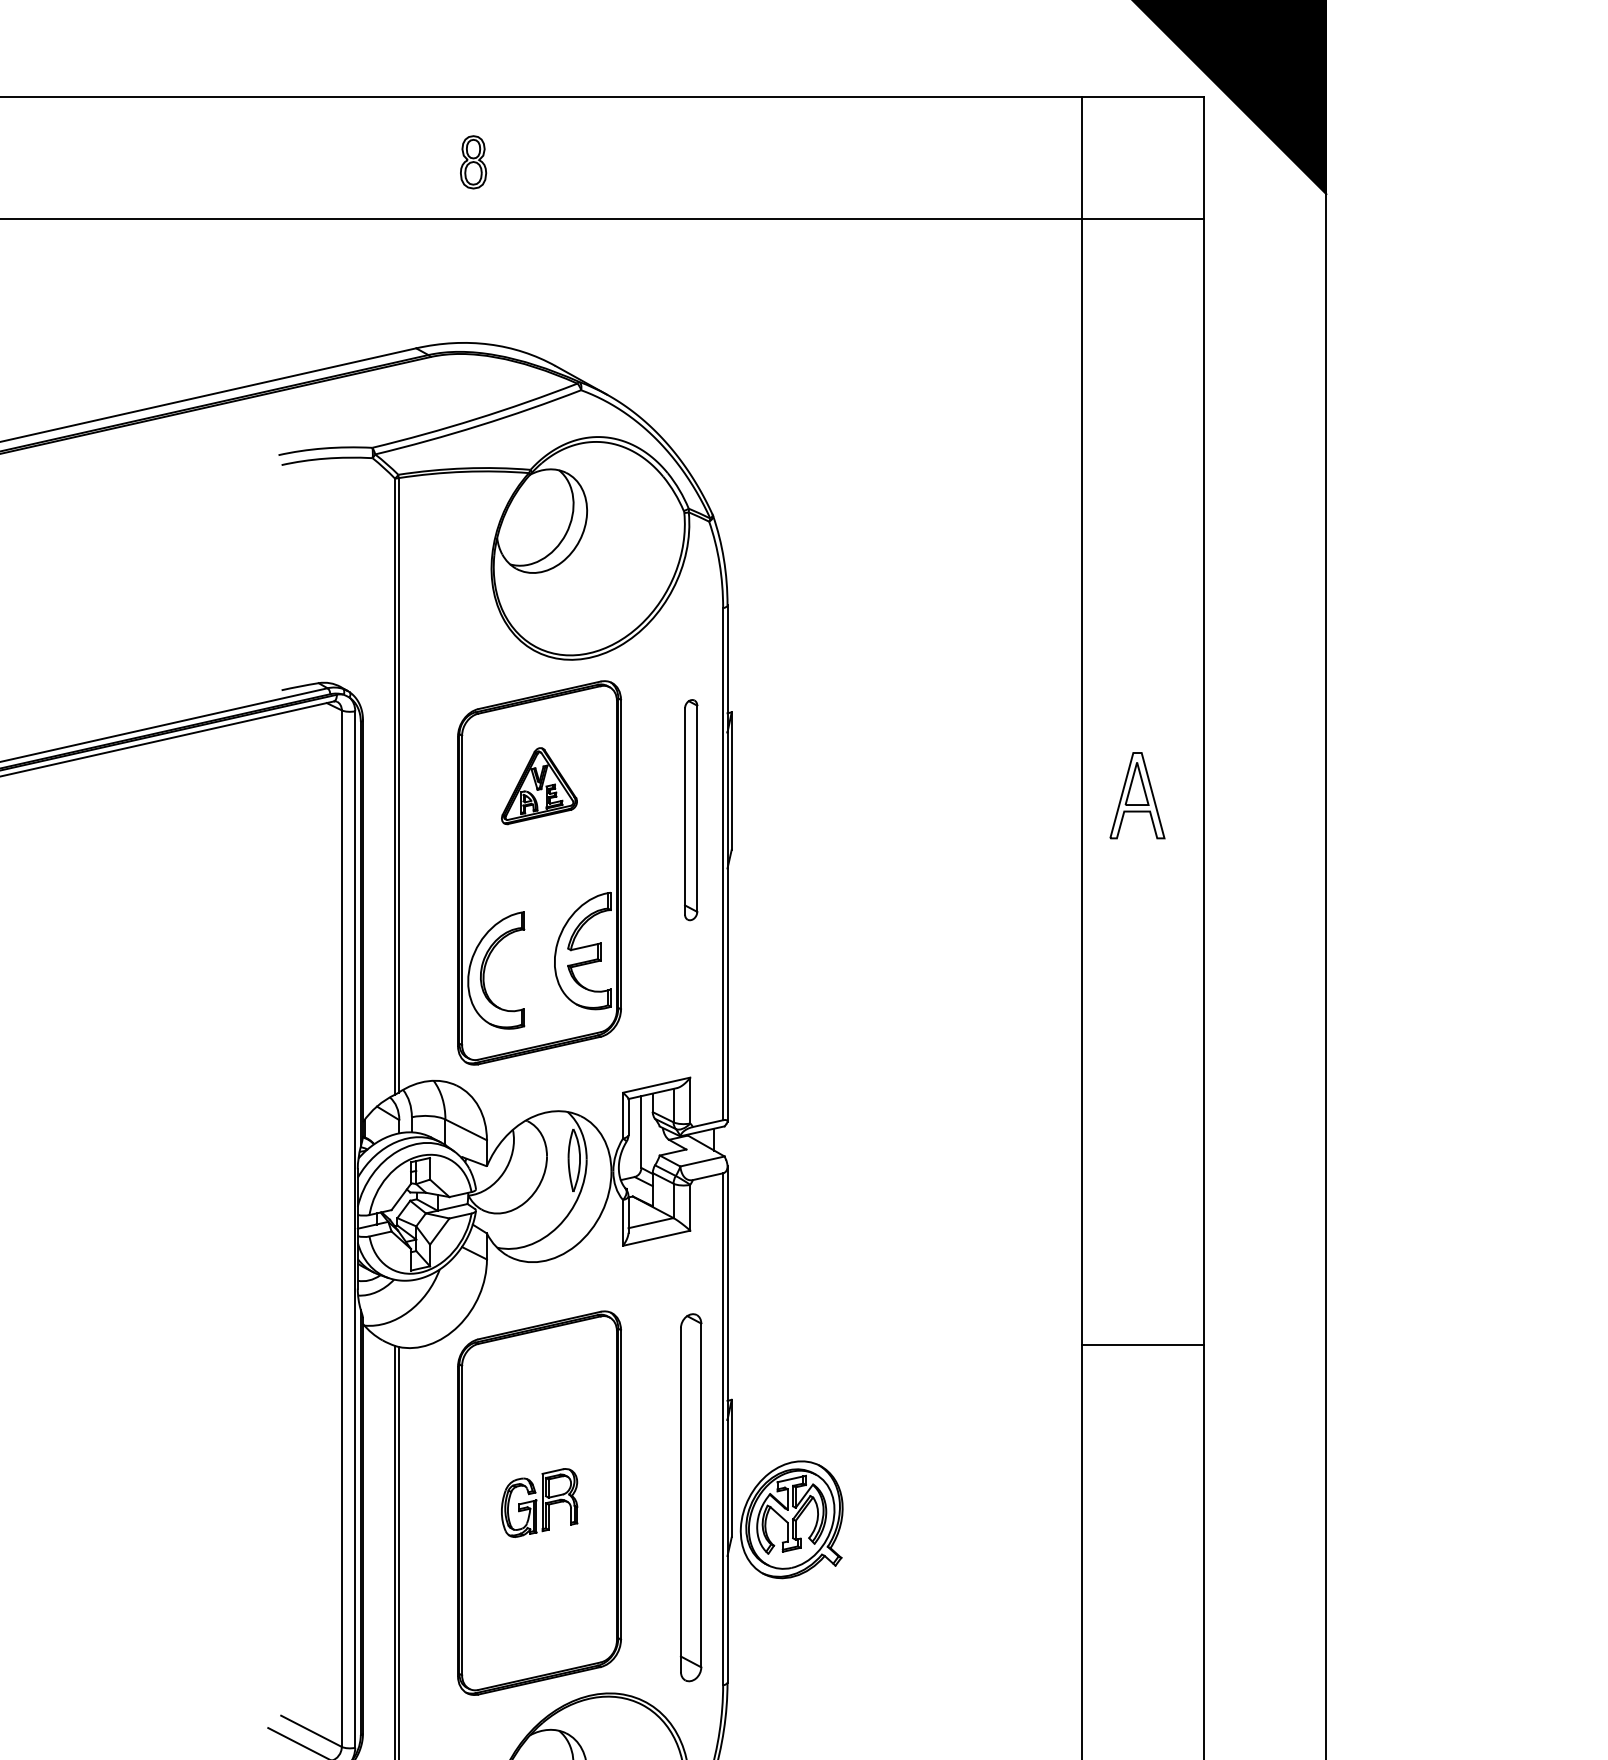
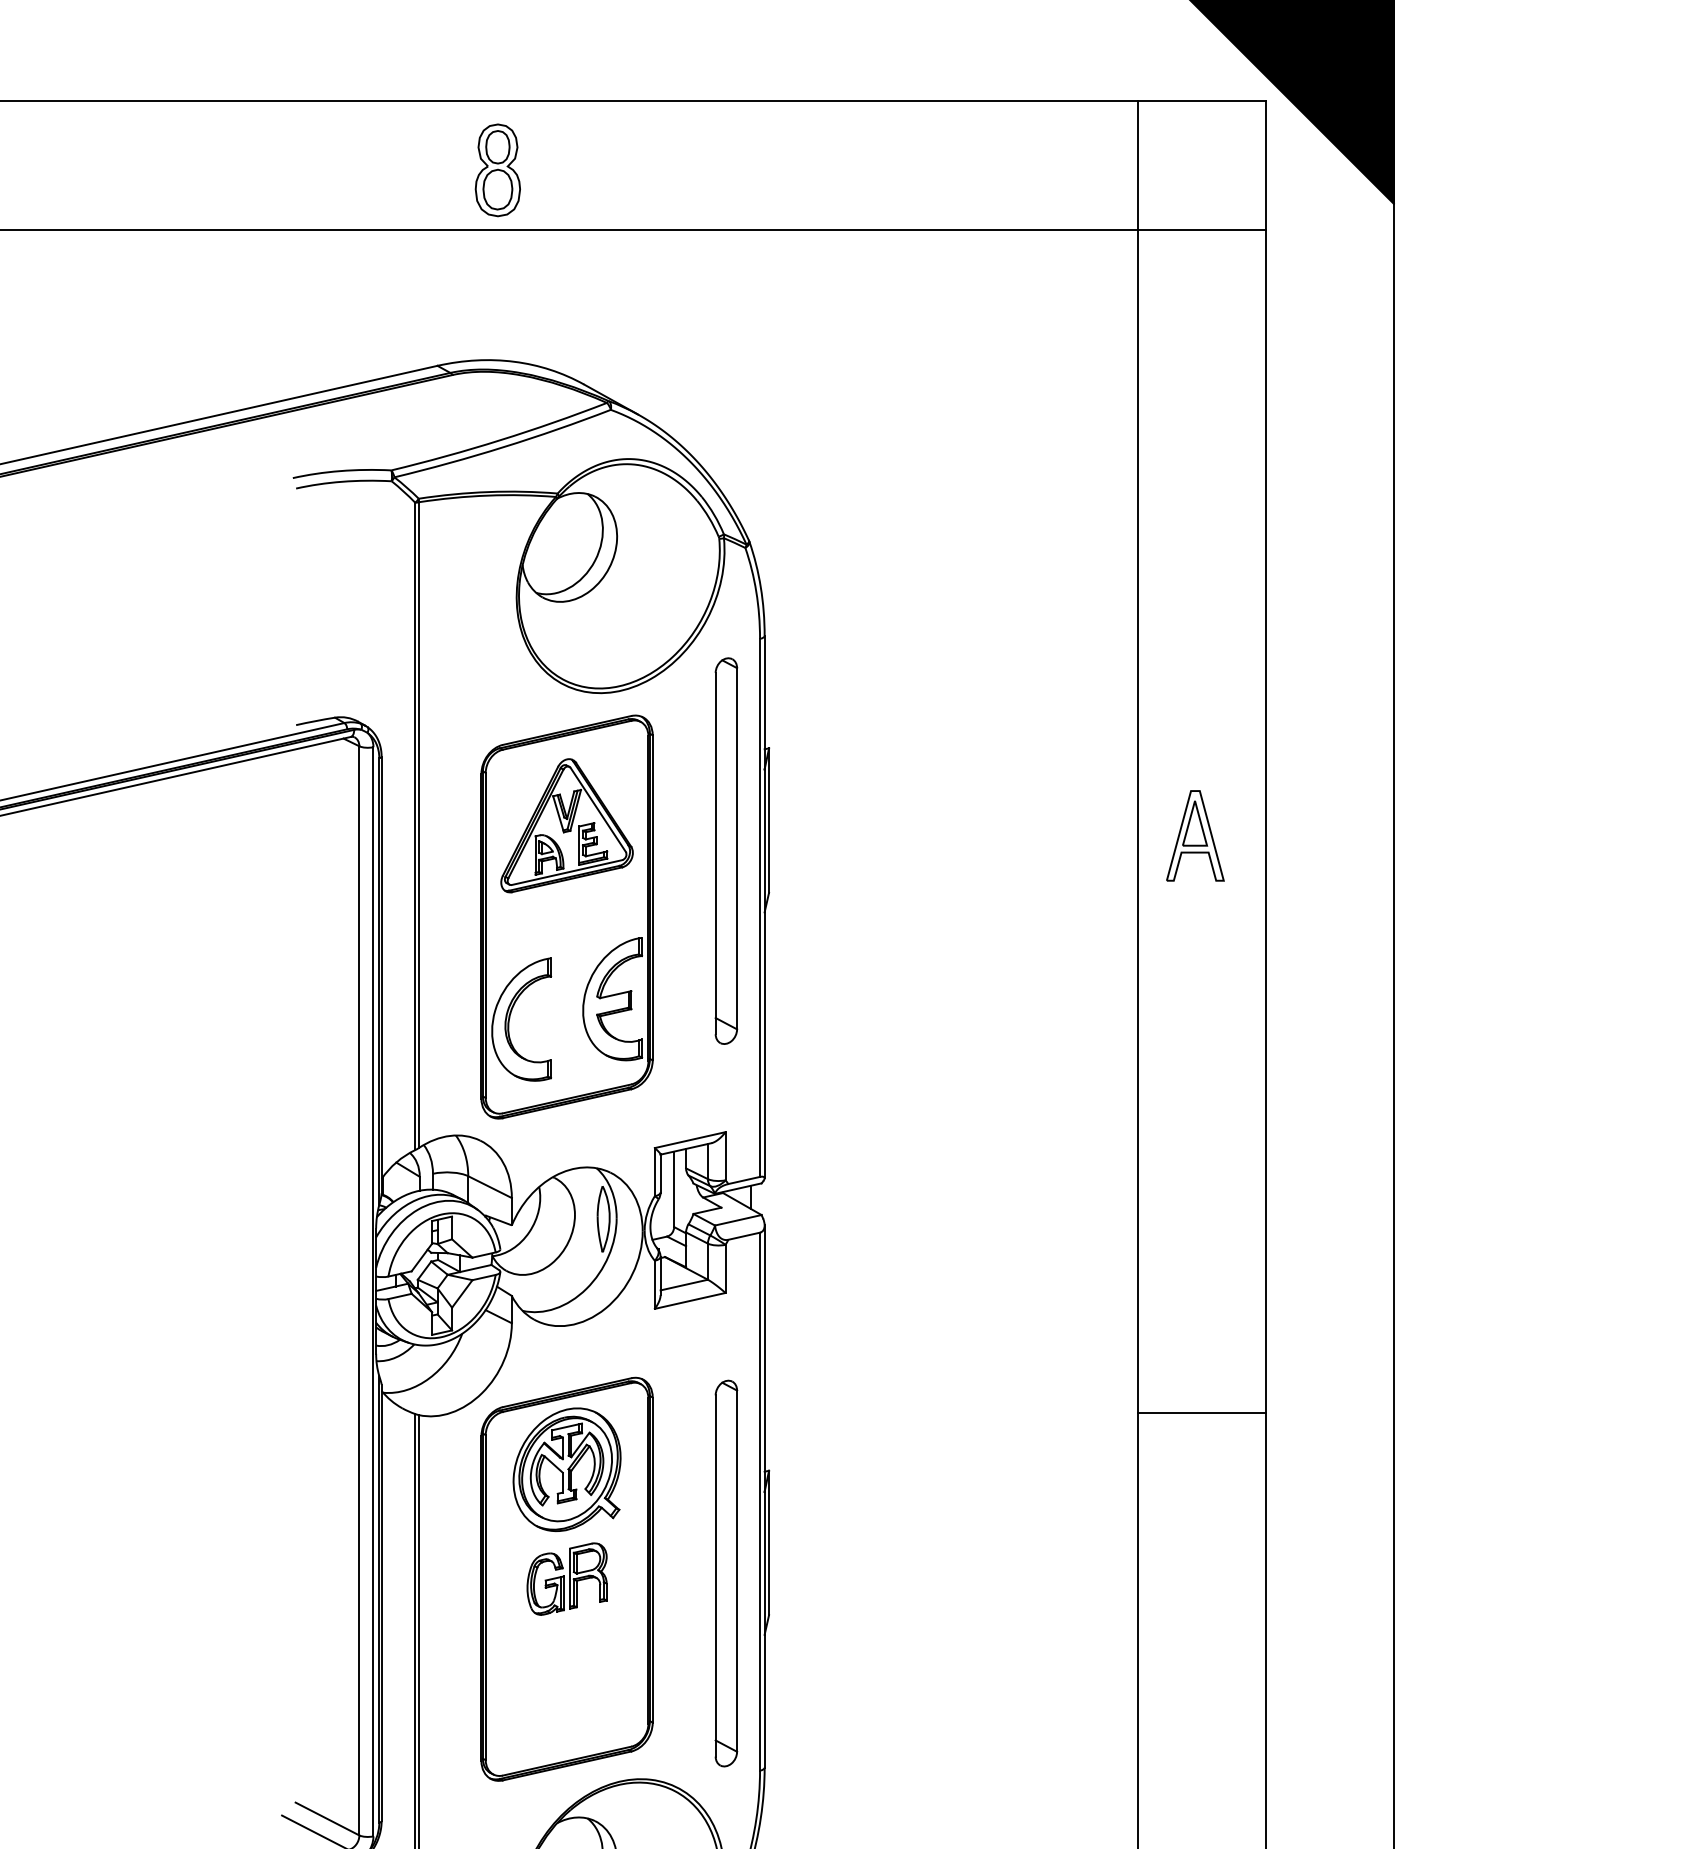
part: (473, 162) -> (497, 170), size x1.67
part: (538, 785) -> (566, 825), size x1.67
part: (691, 809) -> (726, 850), size x1.67
part: (791, 1519) -> (566, 1469), moved

